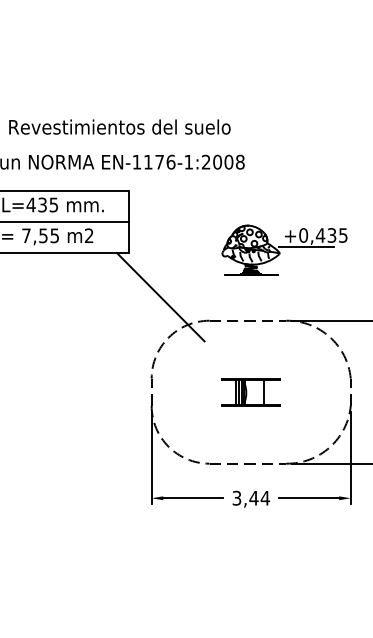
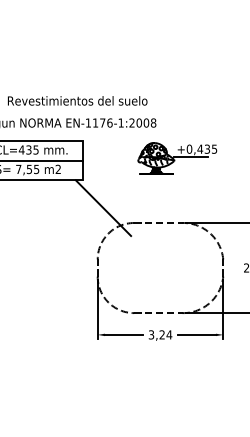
part: (284, 250) -> (177, 158), moved
part: (249, 391) -> (159, 267), removed
text: (254, 497) -> (162, 334), 3,44 -> 3,24

